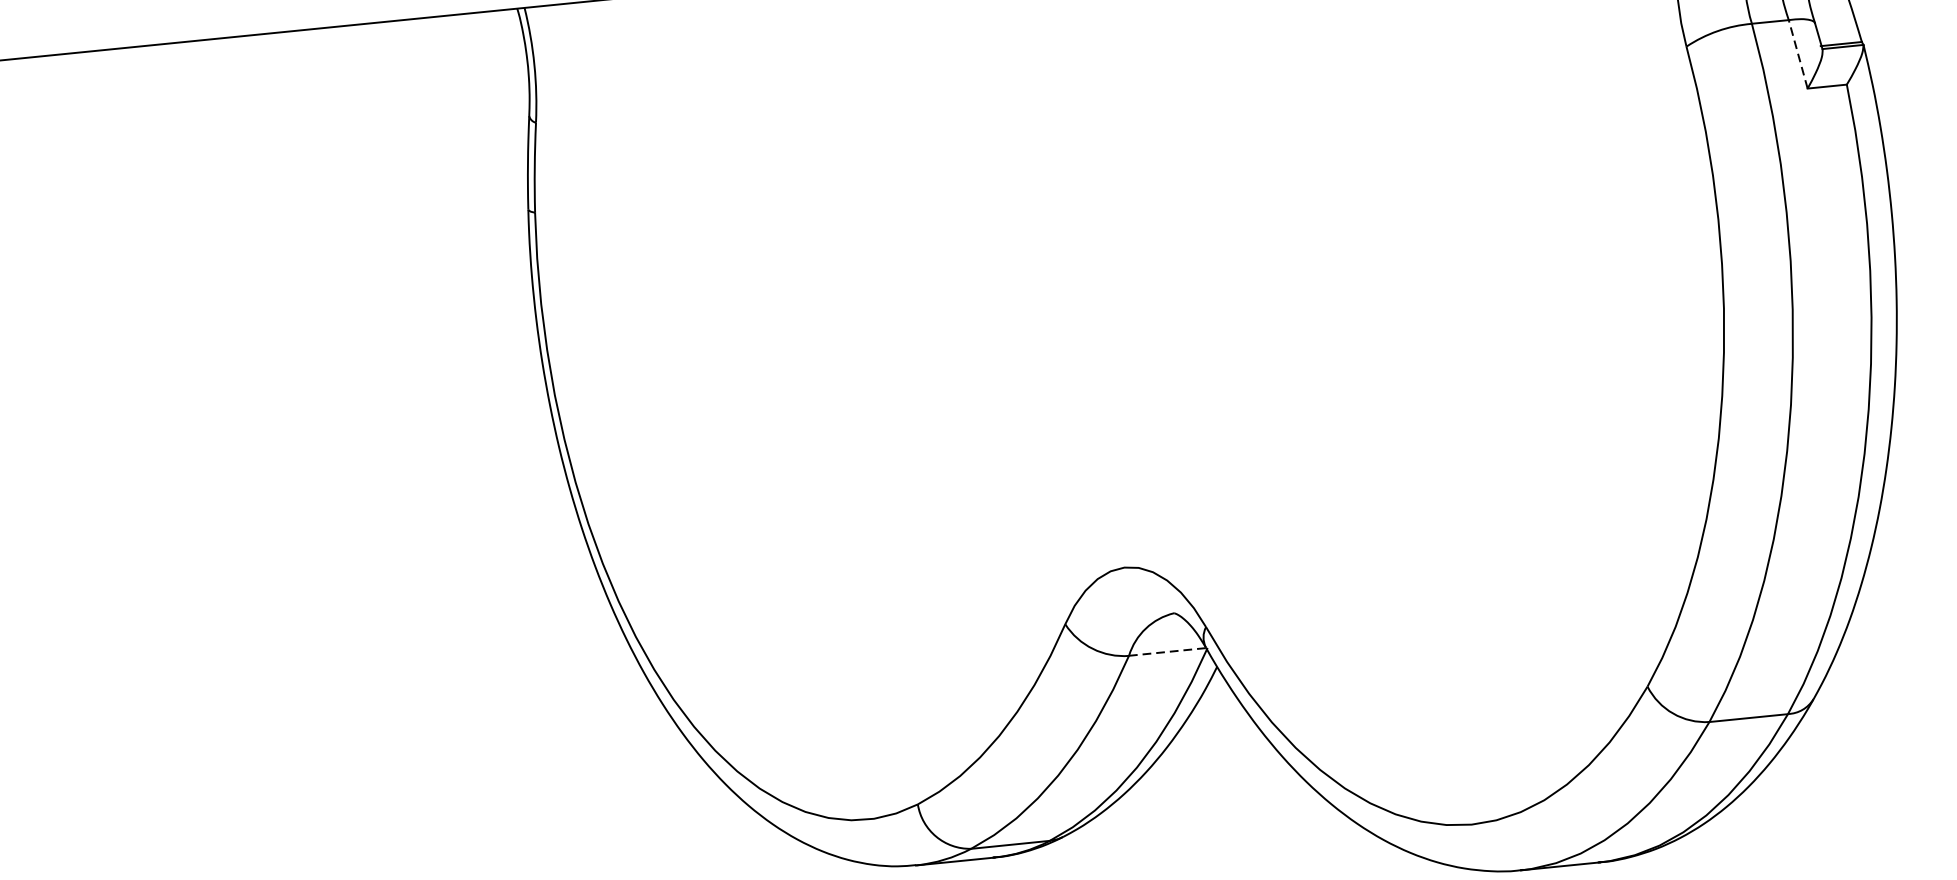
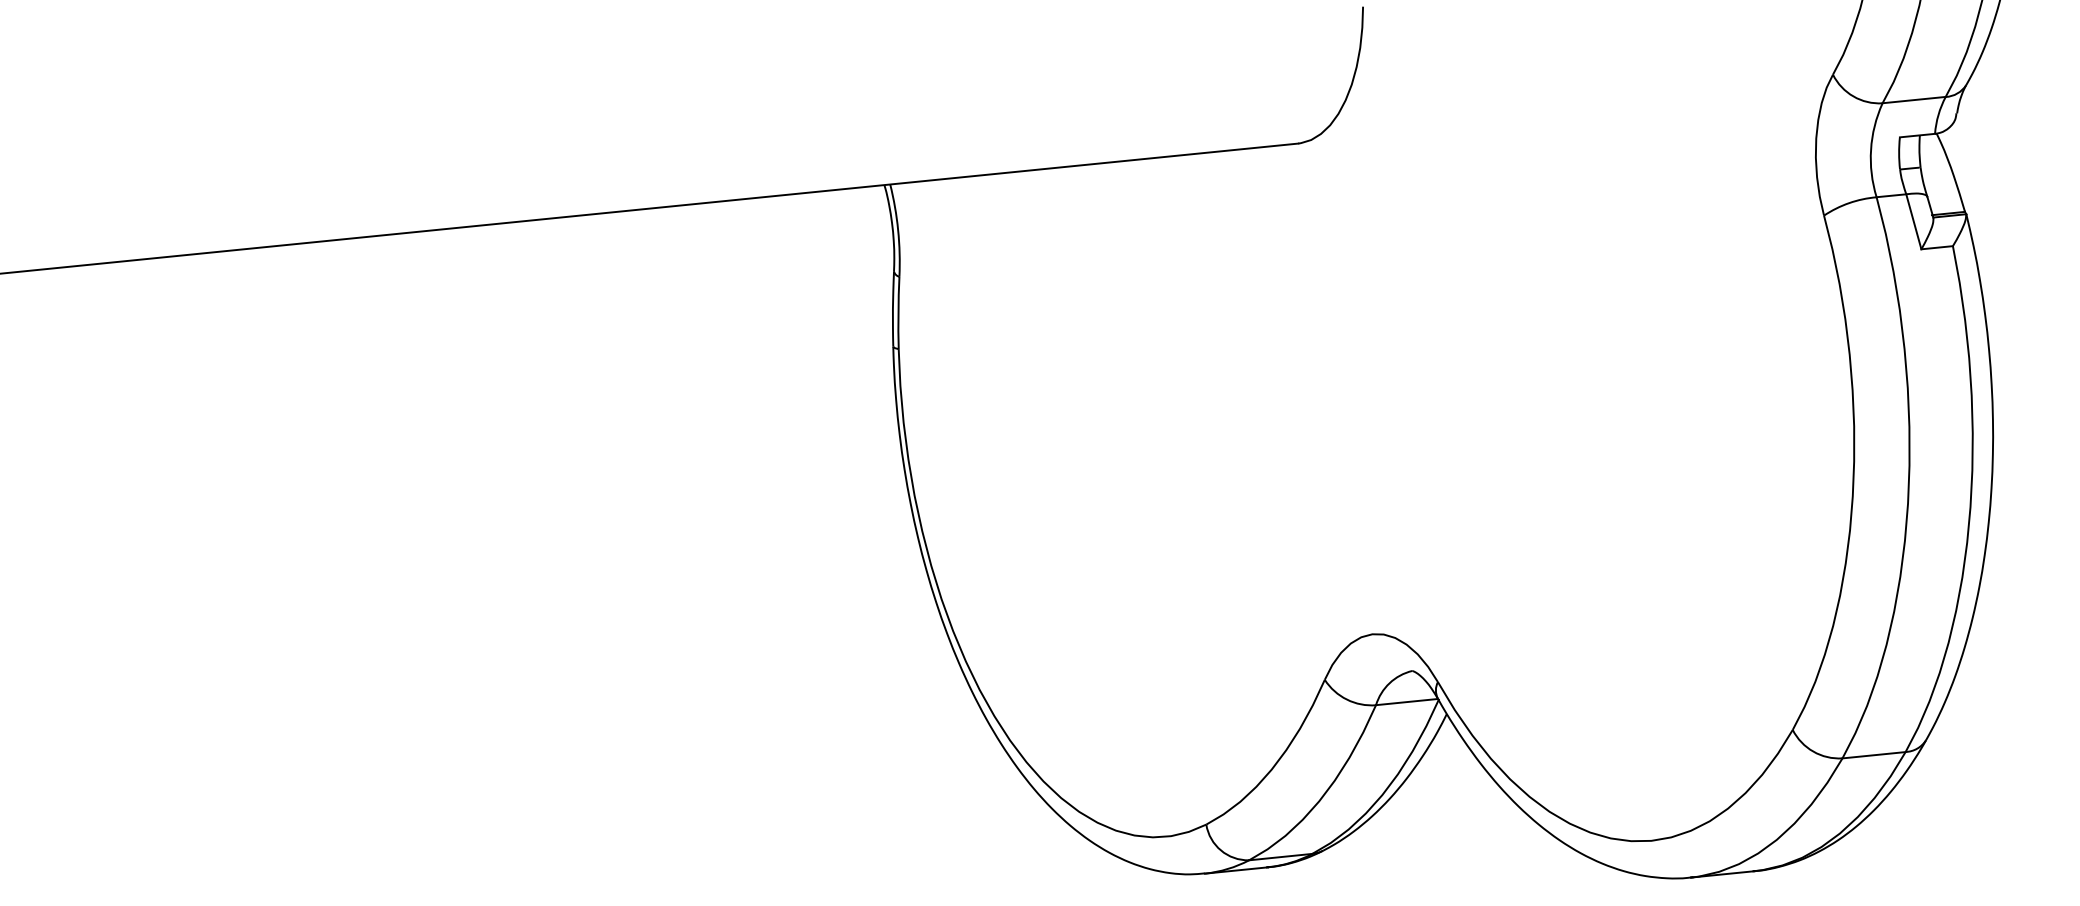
line: (1797, 53) -> (1913, 221), dashed -> solid
line: (1166, 652) -> (1406, 702), dashed -> solid

